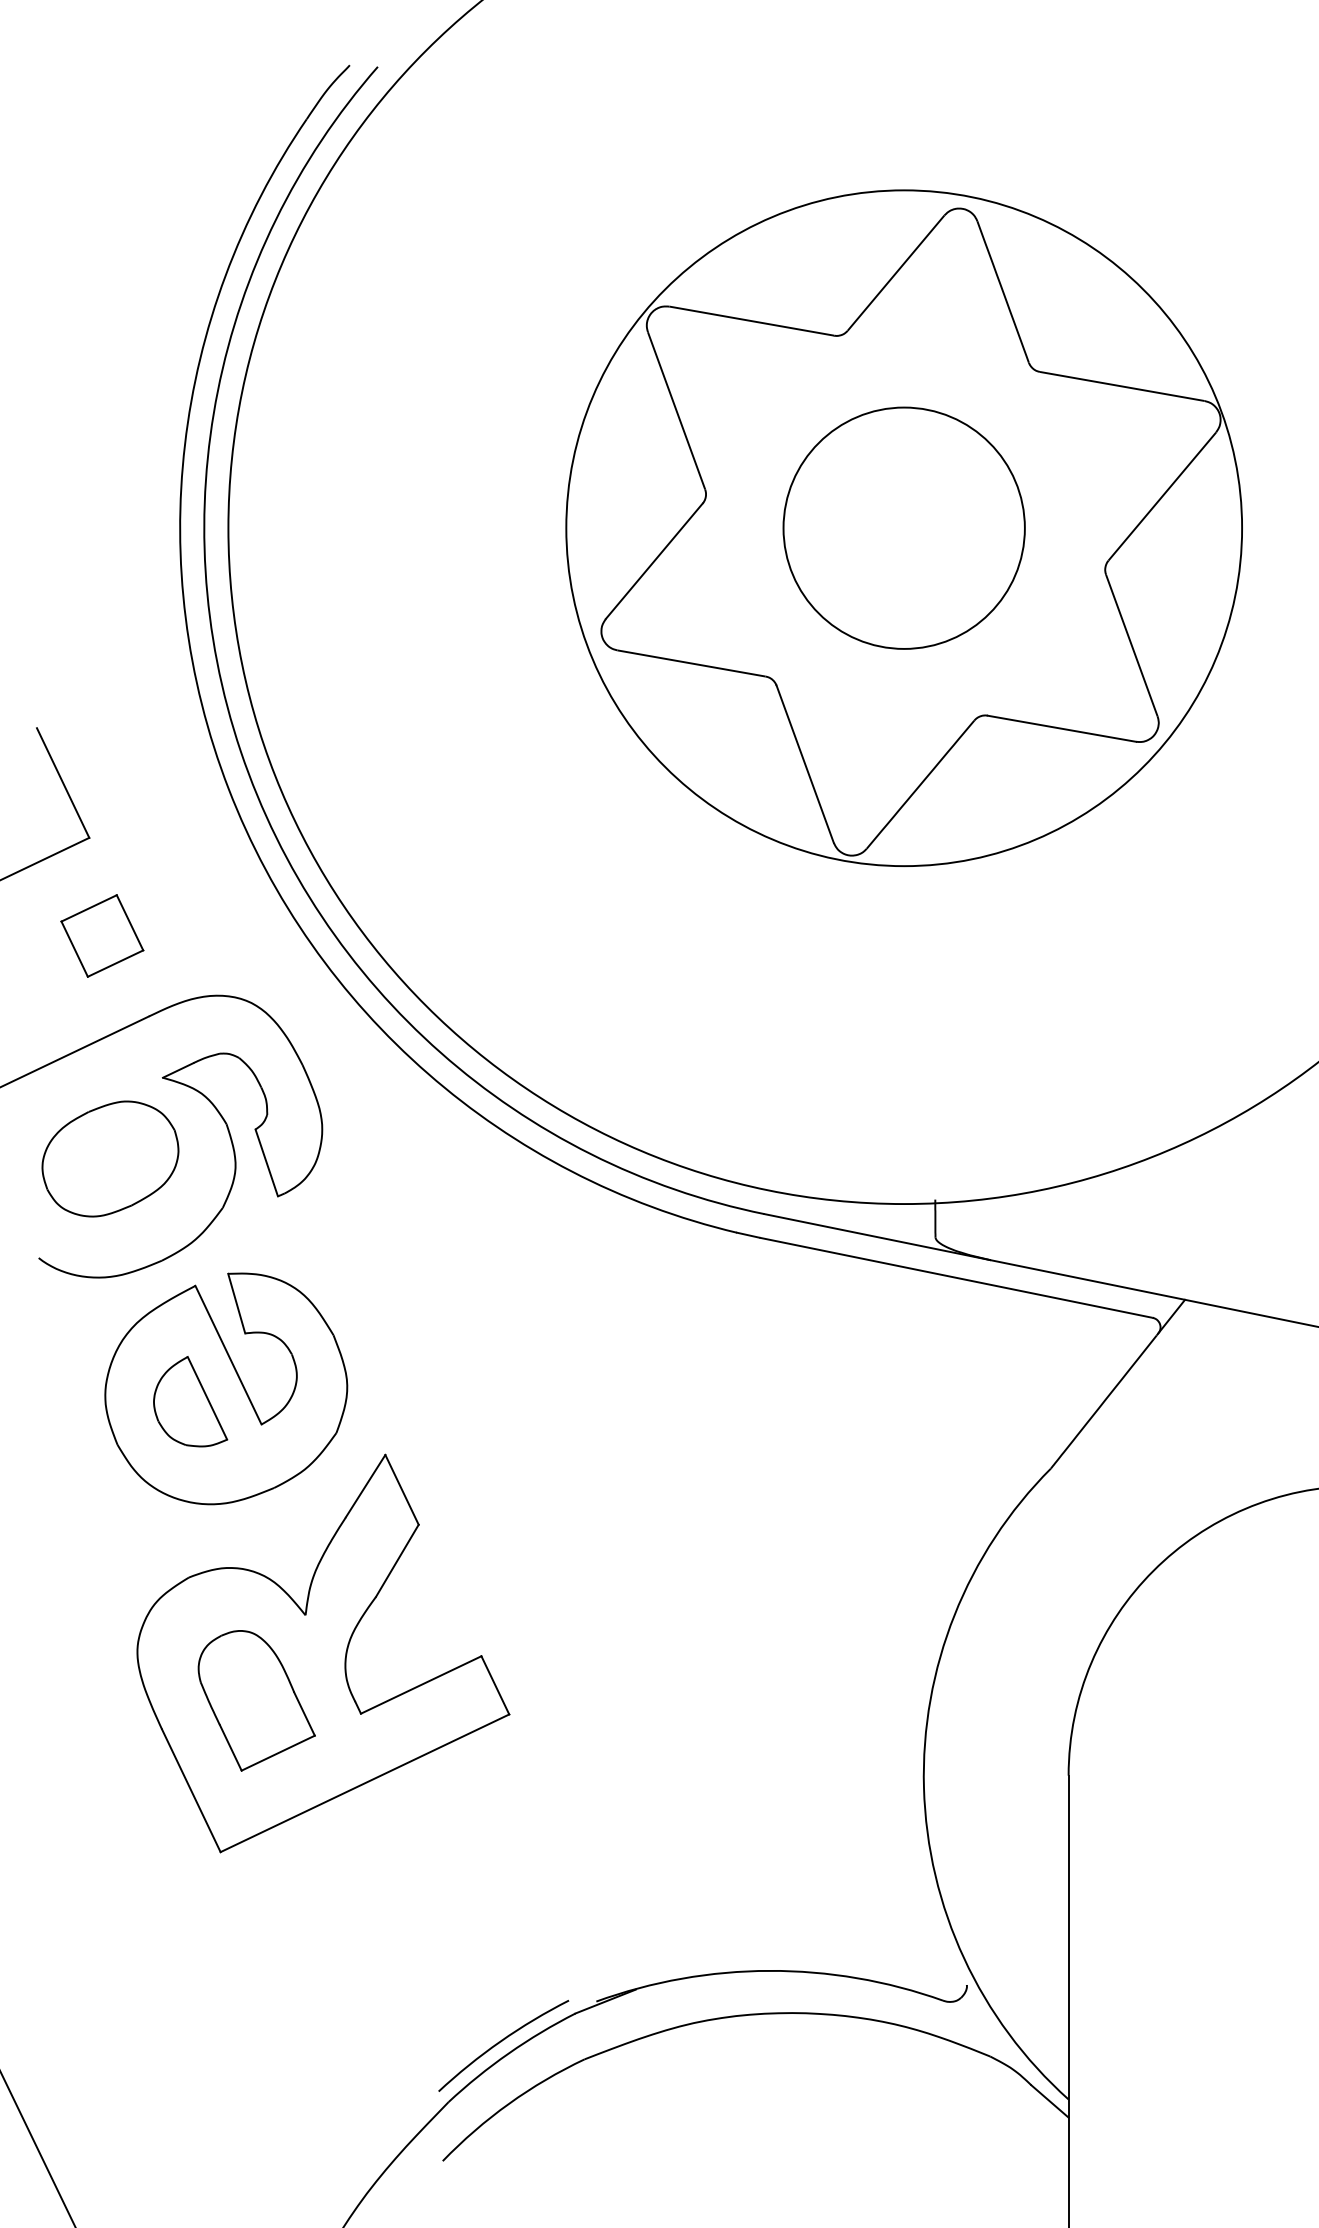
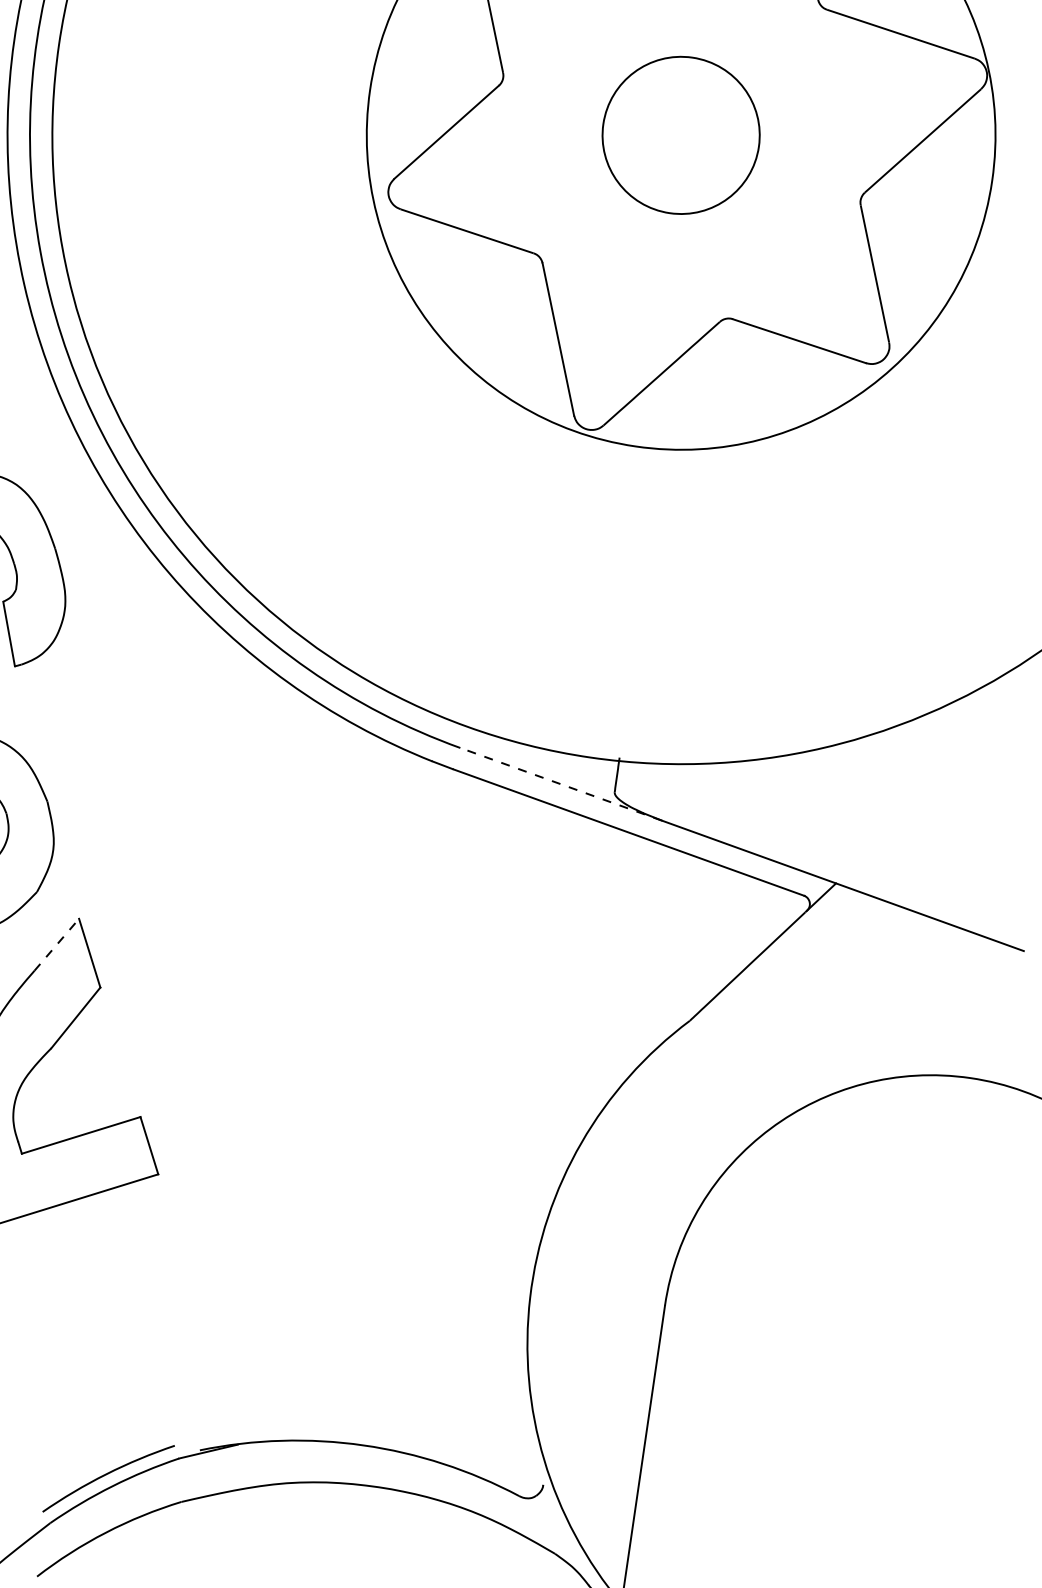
circle: (903, 527) -> (680, 134), size x0.7
line: (876, 1236) -> (560, 783), solid -> dashed
line: (365, 1486) -> (56, 945), solid -> dashed

